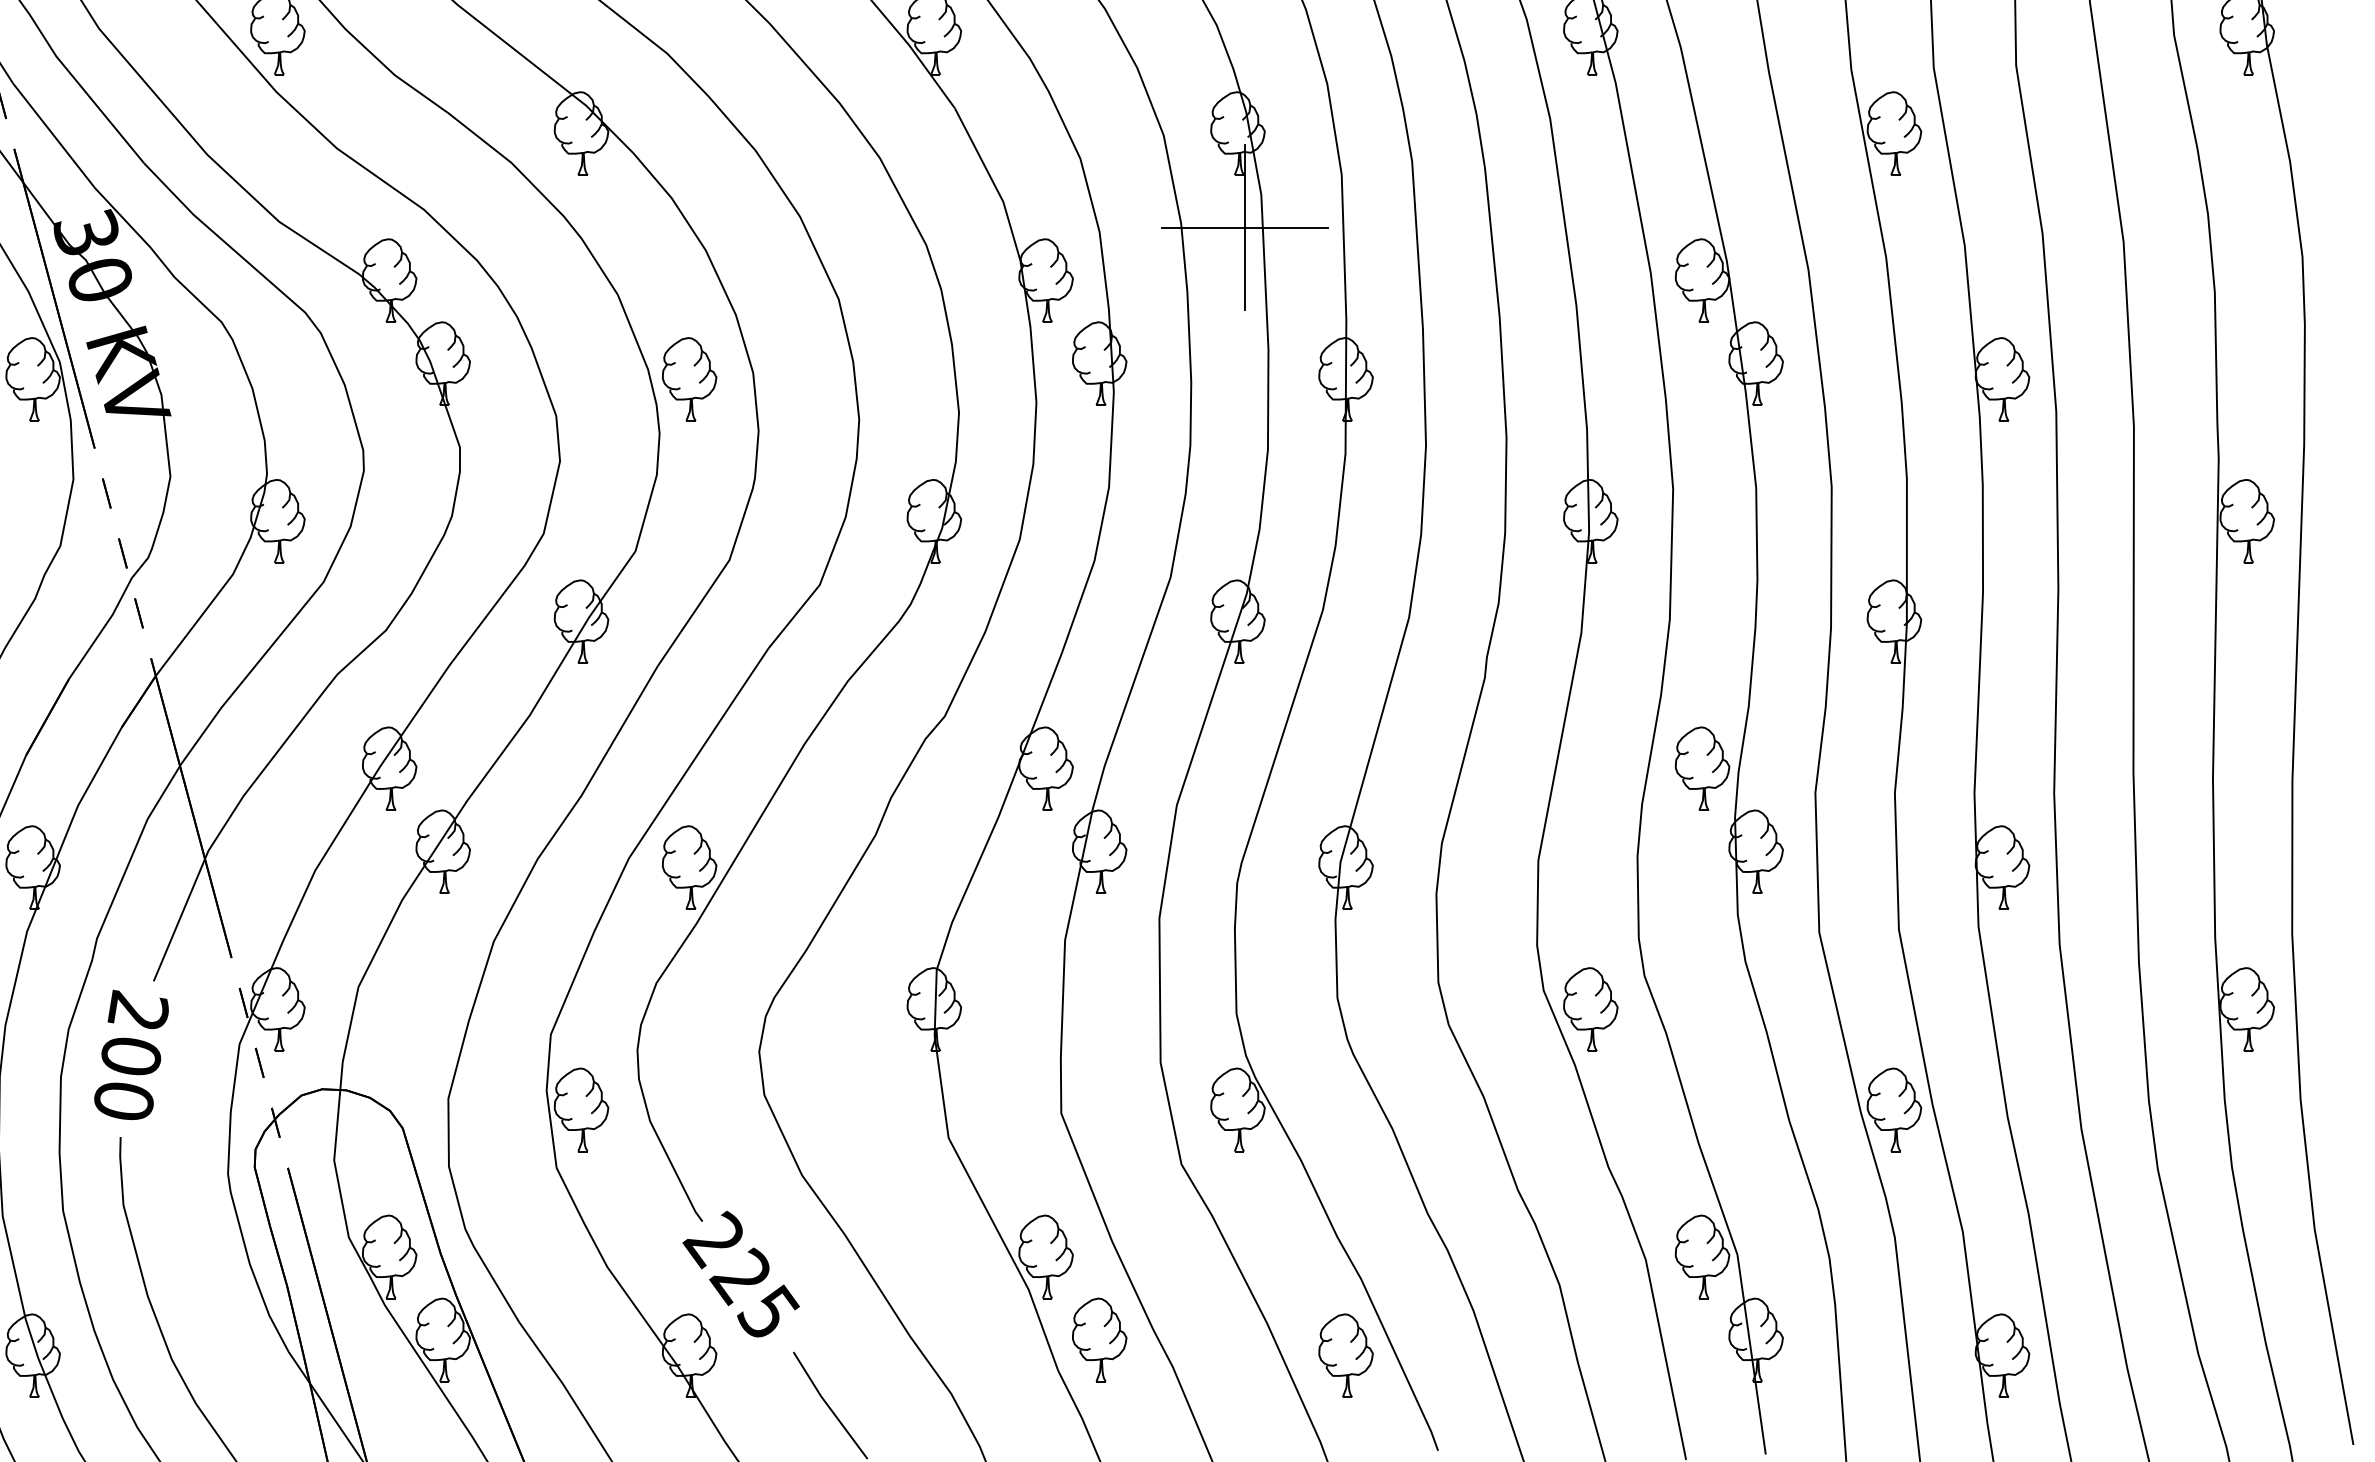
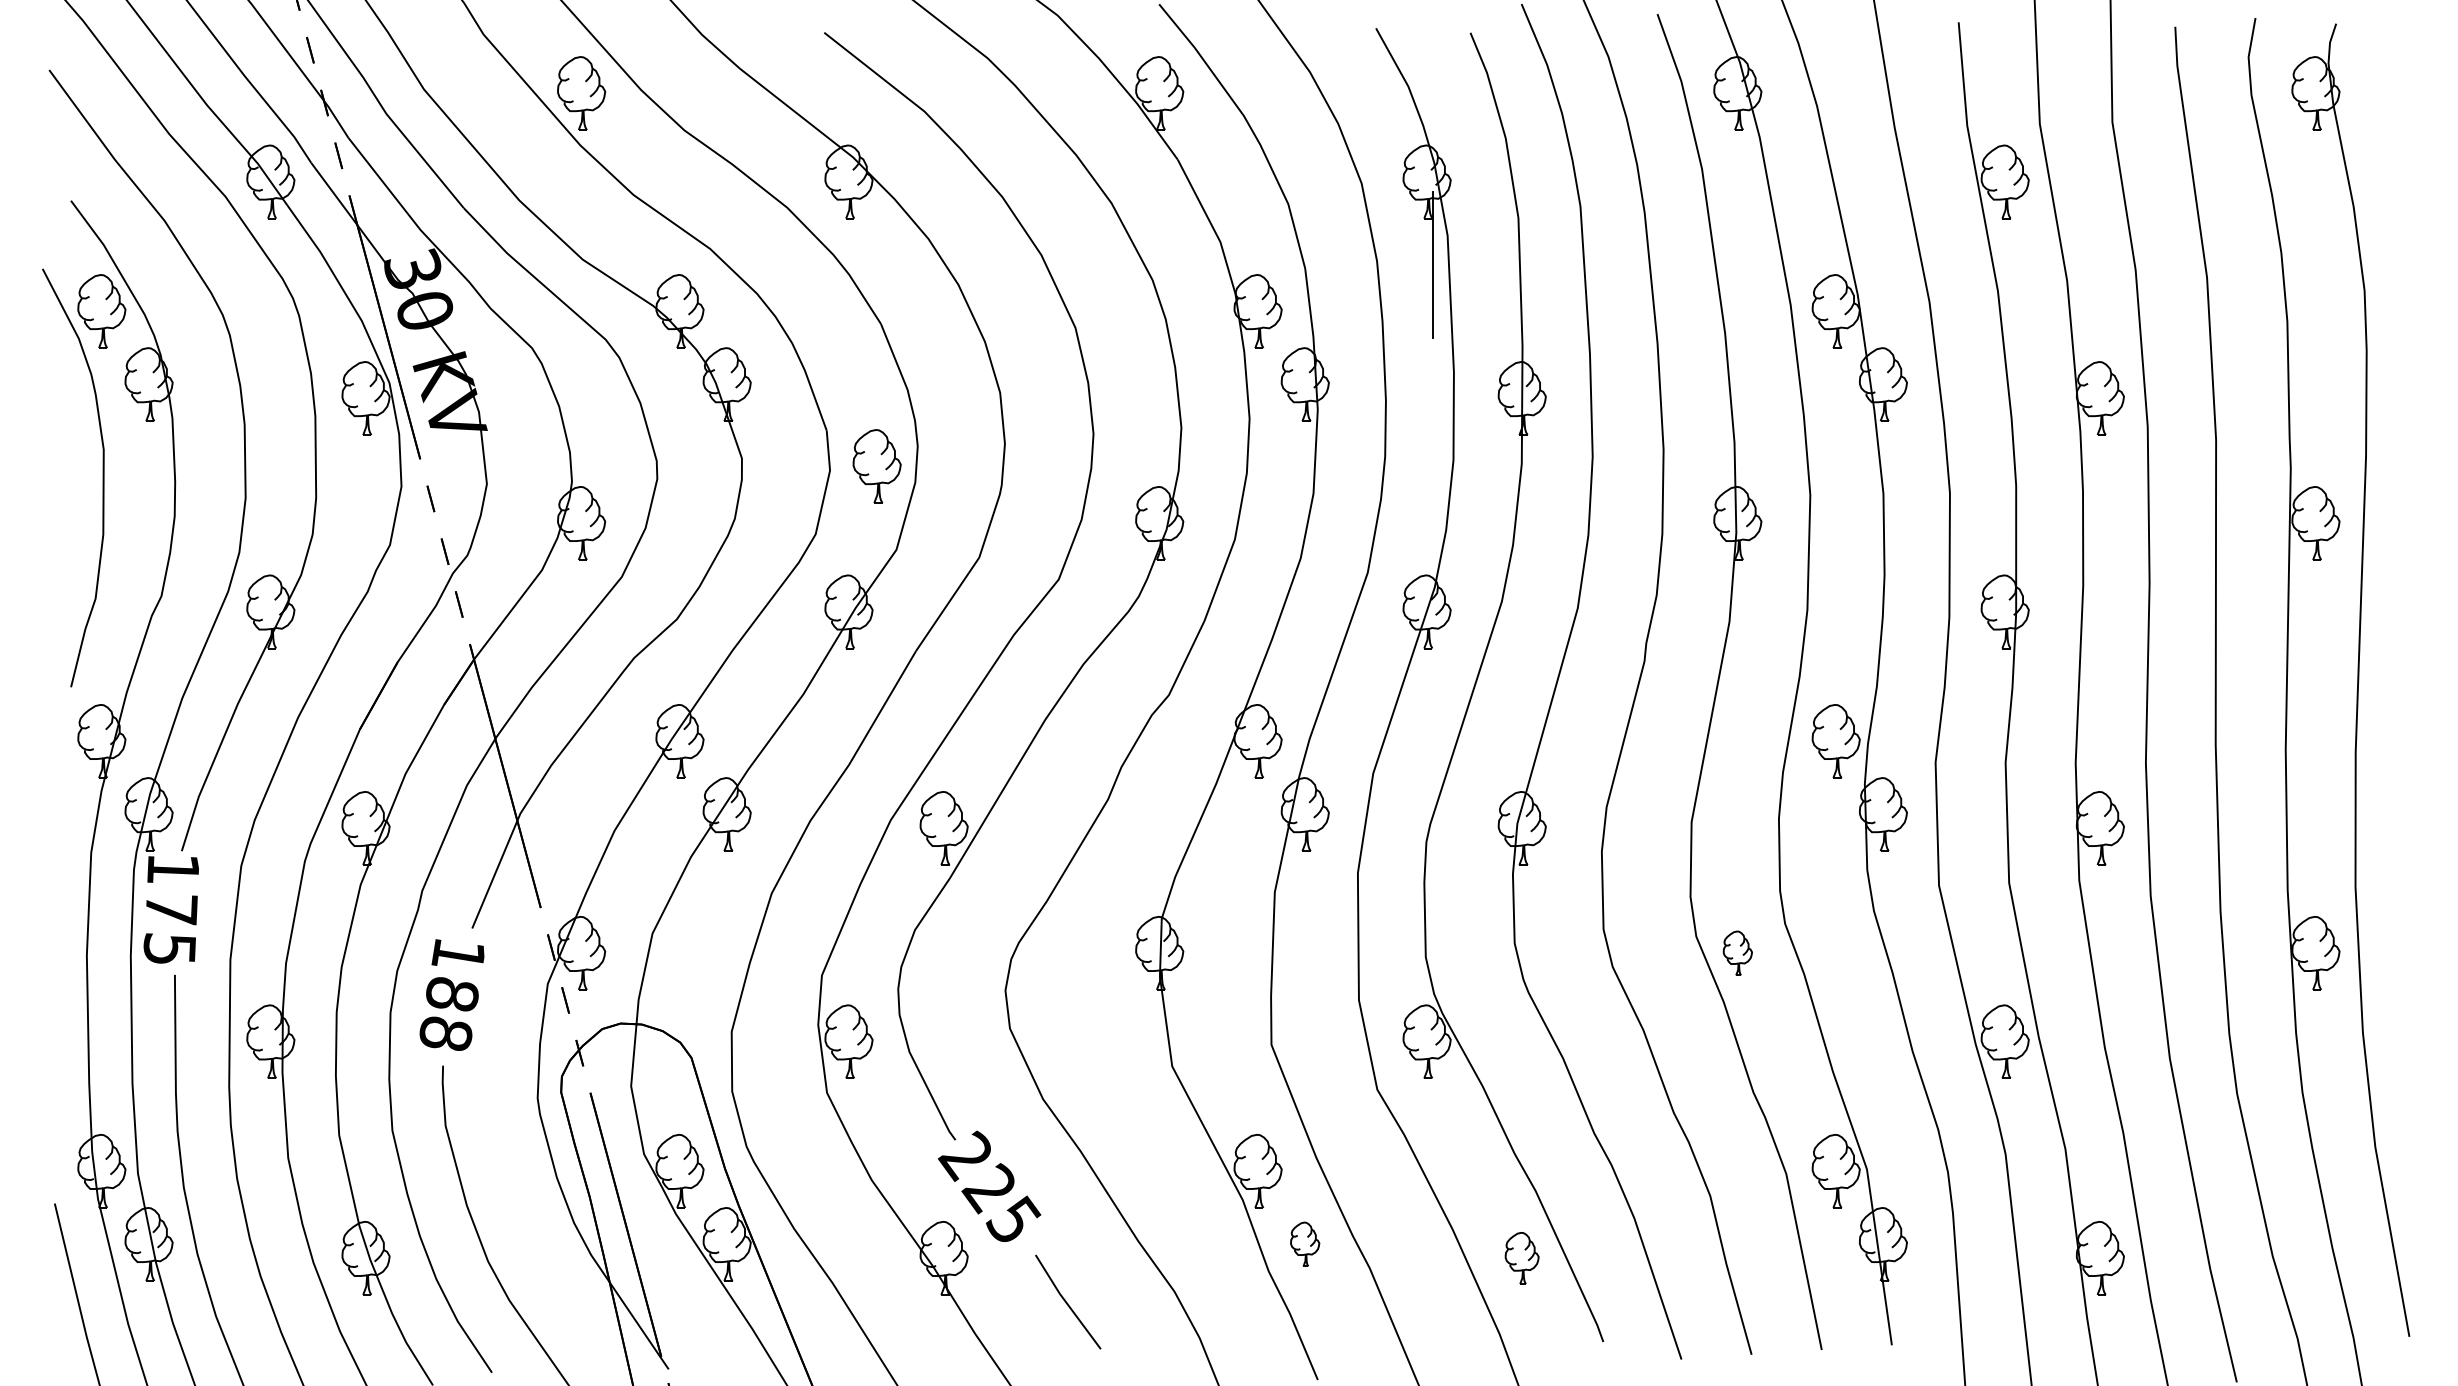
line: (1245, 227) -> (1433, 264), removed
part: (688, 379) -> (876, 466), moved
part: (1590, 1009) -> (1737, 953), size x0.6
text: (131, 1055) -> (452, 993), 200 -> 188
part: (1098, 1340) -> (1304, 1244), size x0.6
part: (1345, 1356) -> (1521, 1258), size x0.7

